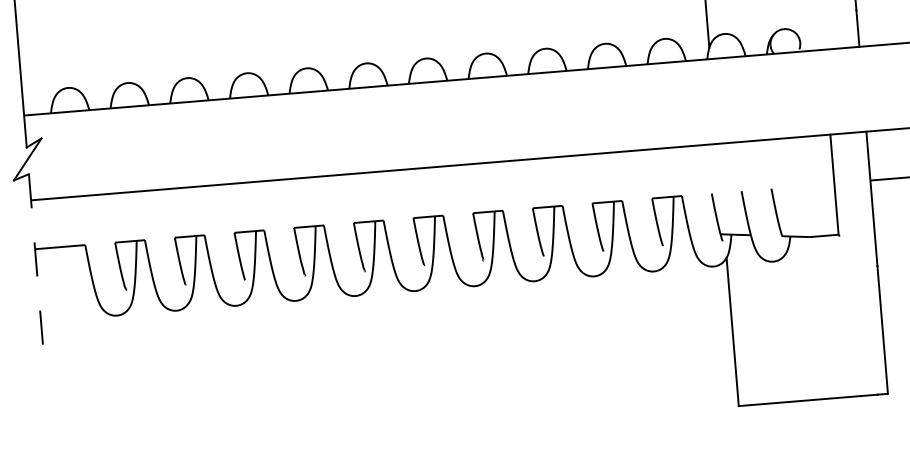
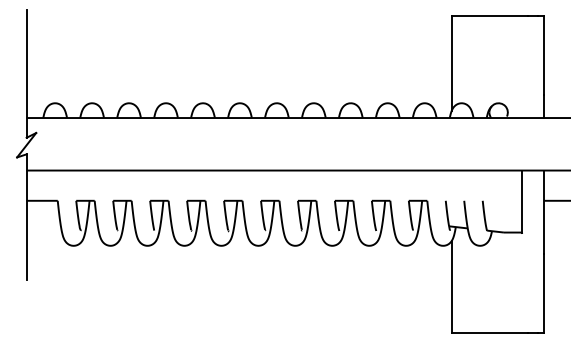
line: (37, 276) -> (26, 217), dashed -> solid

